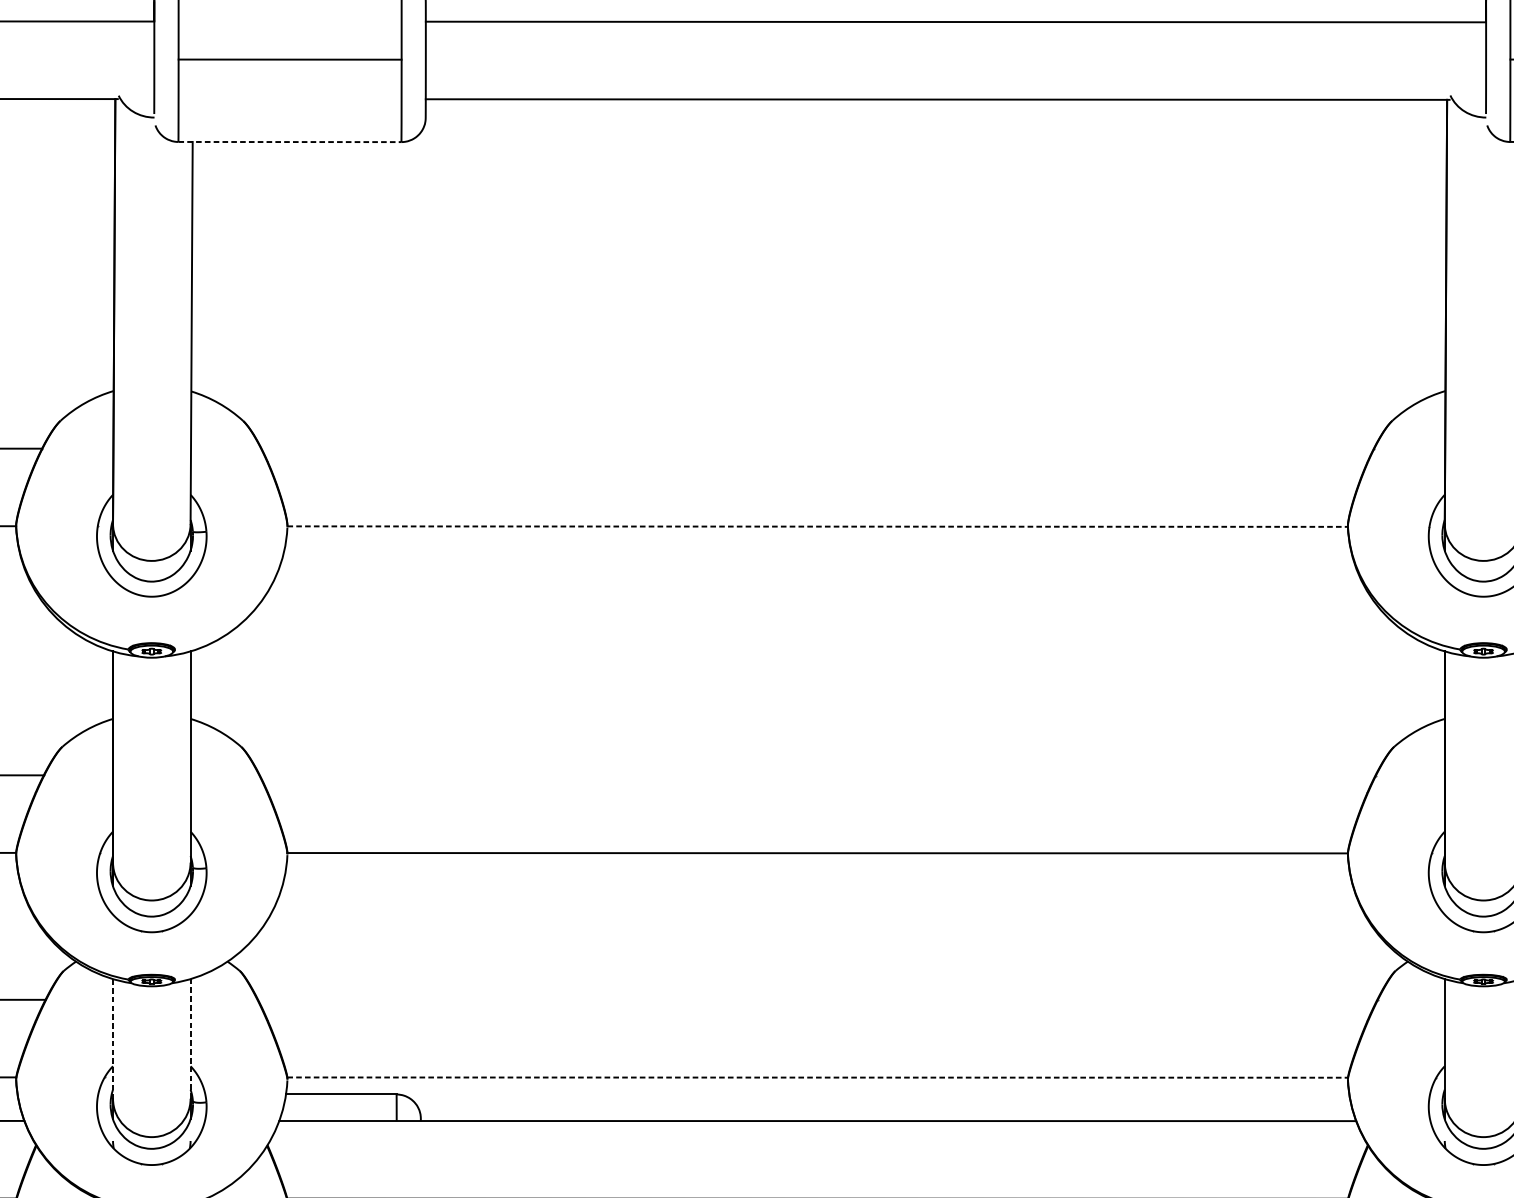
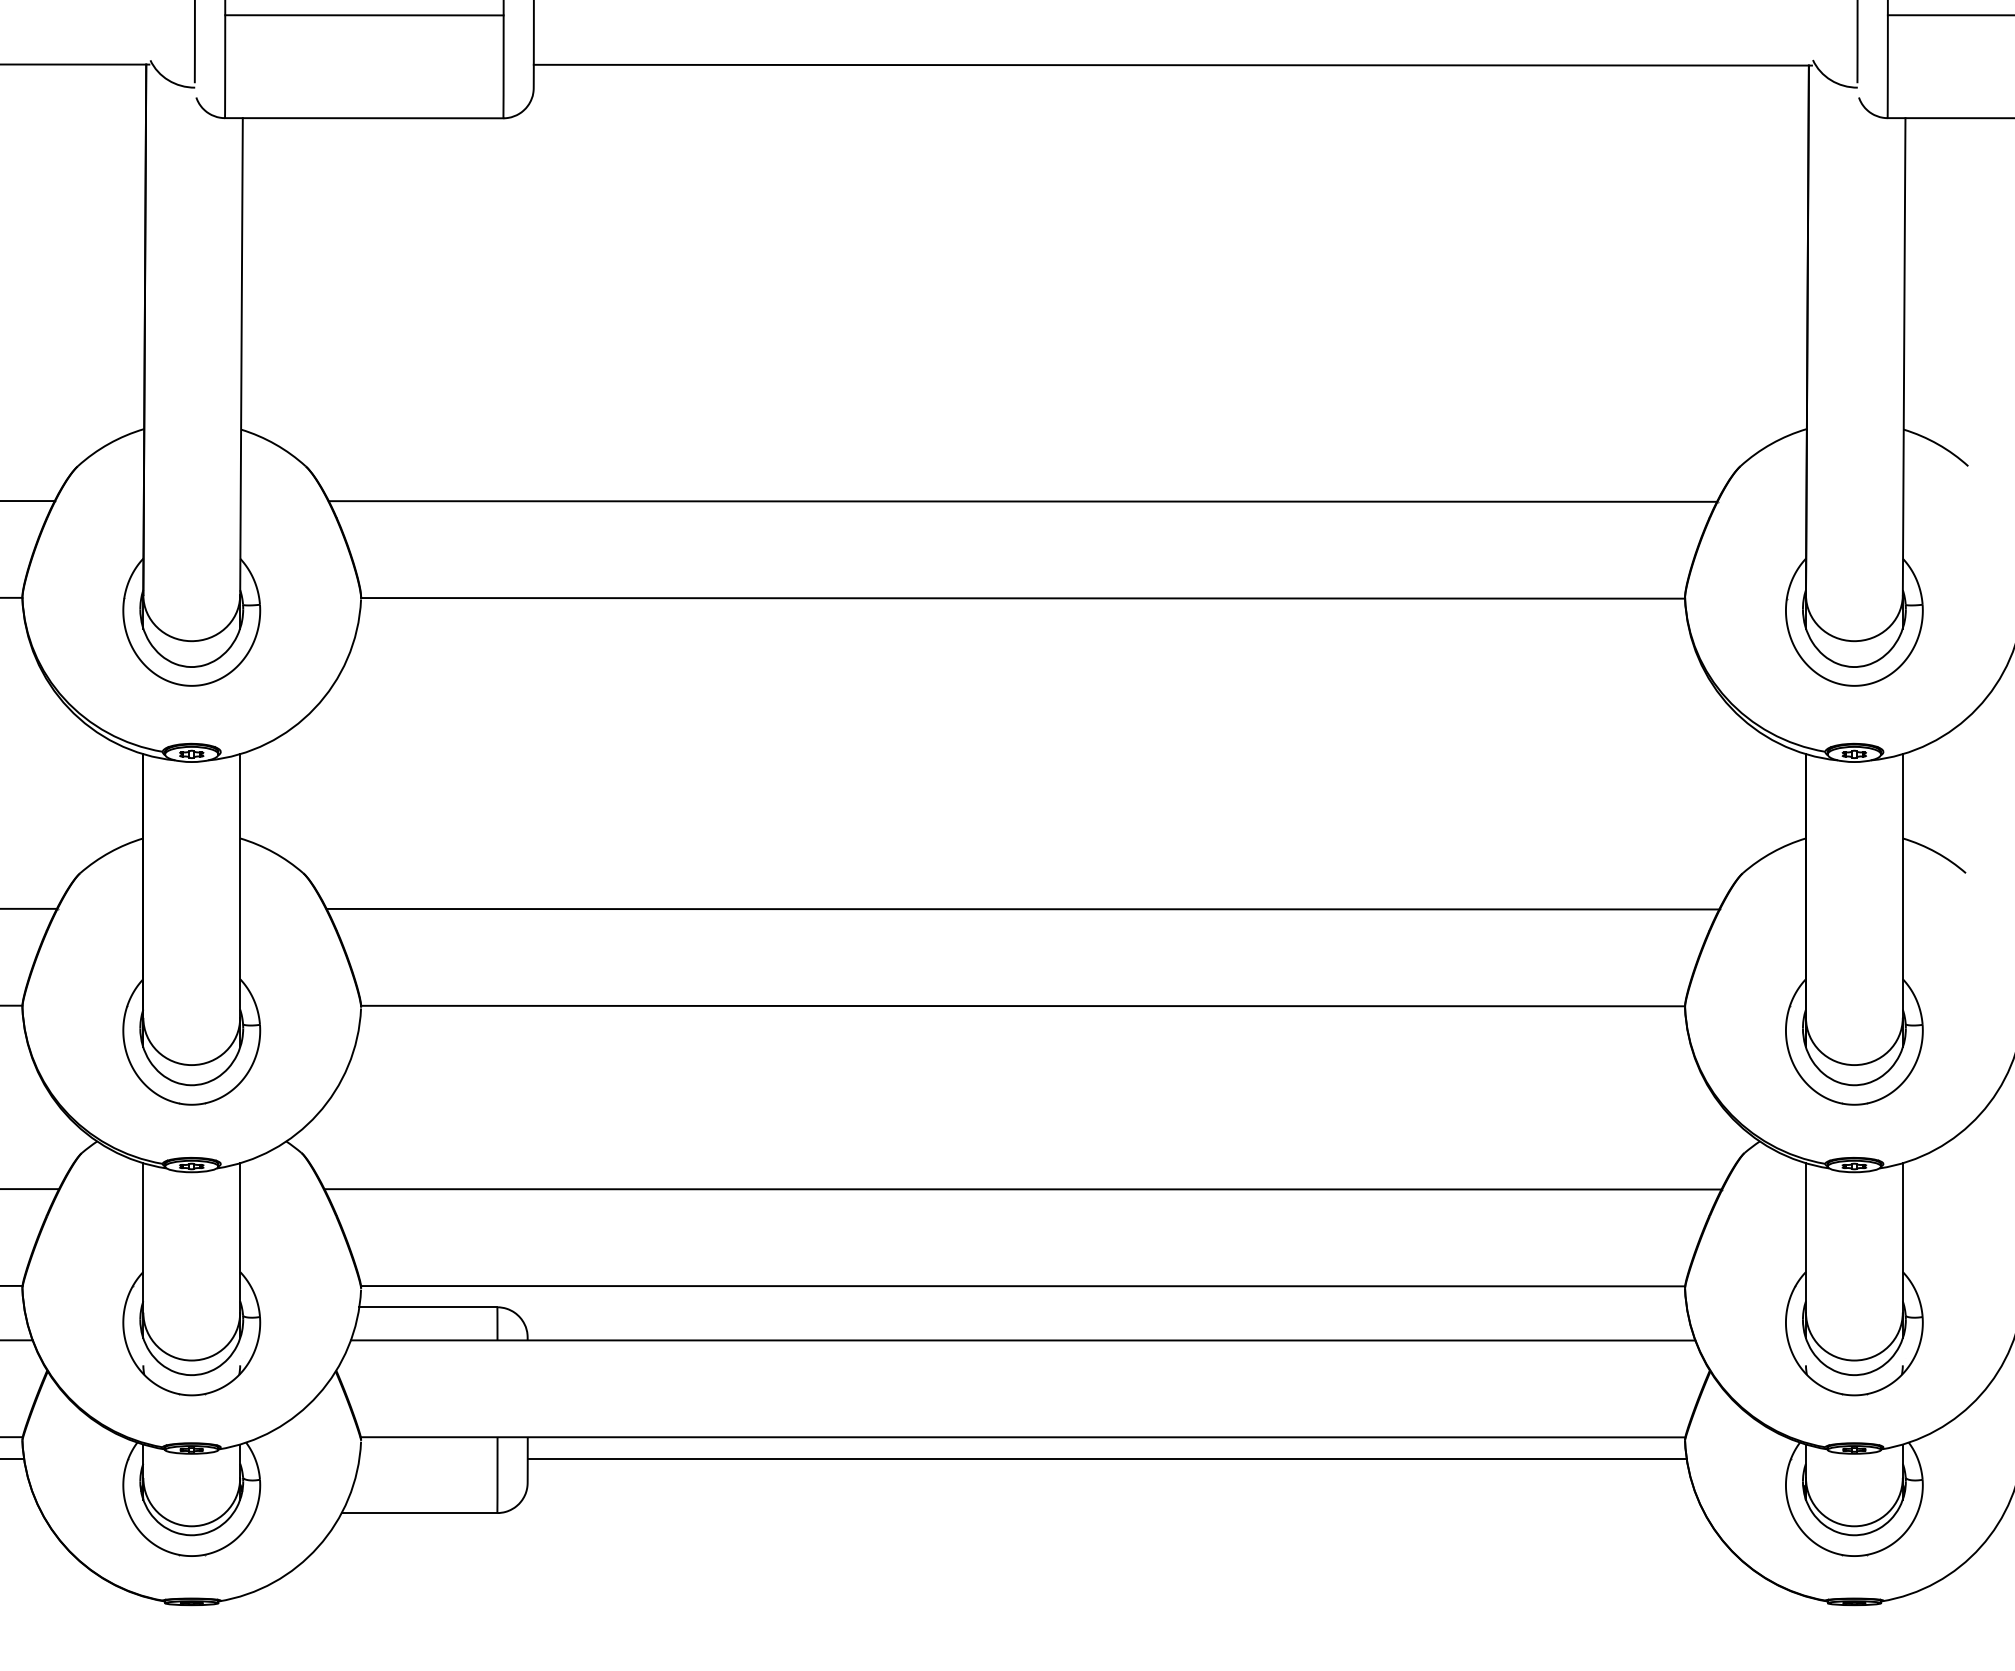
line: (290, 142) -> (364, 118), dashed -> solid
line: (817, 449) -> (1022, 501), added
line: (818, 526) -> (1023, 598), dashed -> solid
line: (817, 775) -> (1022, 908), added
line: (817, 1000) -> (1022, 1189), added
line: (113, 1038) -> (143, 1237), dashed -> solid
line: (190, 1038) -> (240, 1237), dashed -> solid
line: (818, 1077) -> (1023, 1286), dashed -> solid

